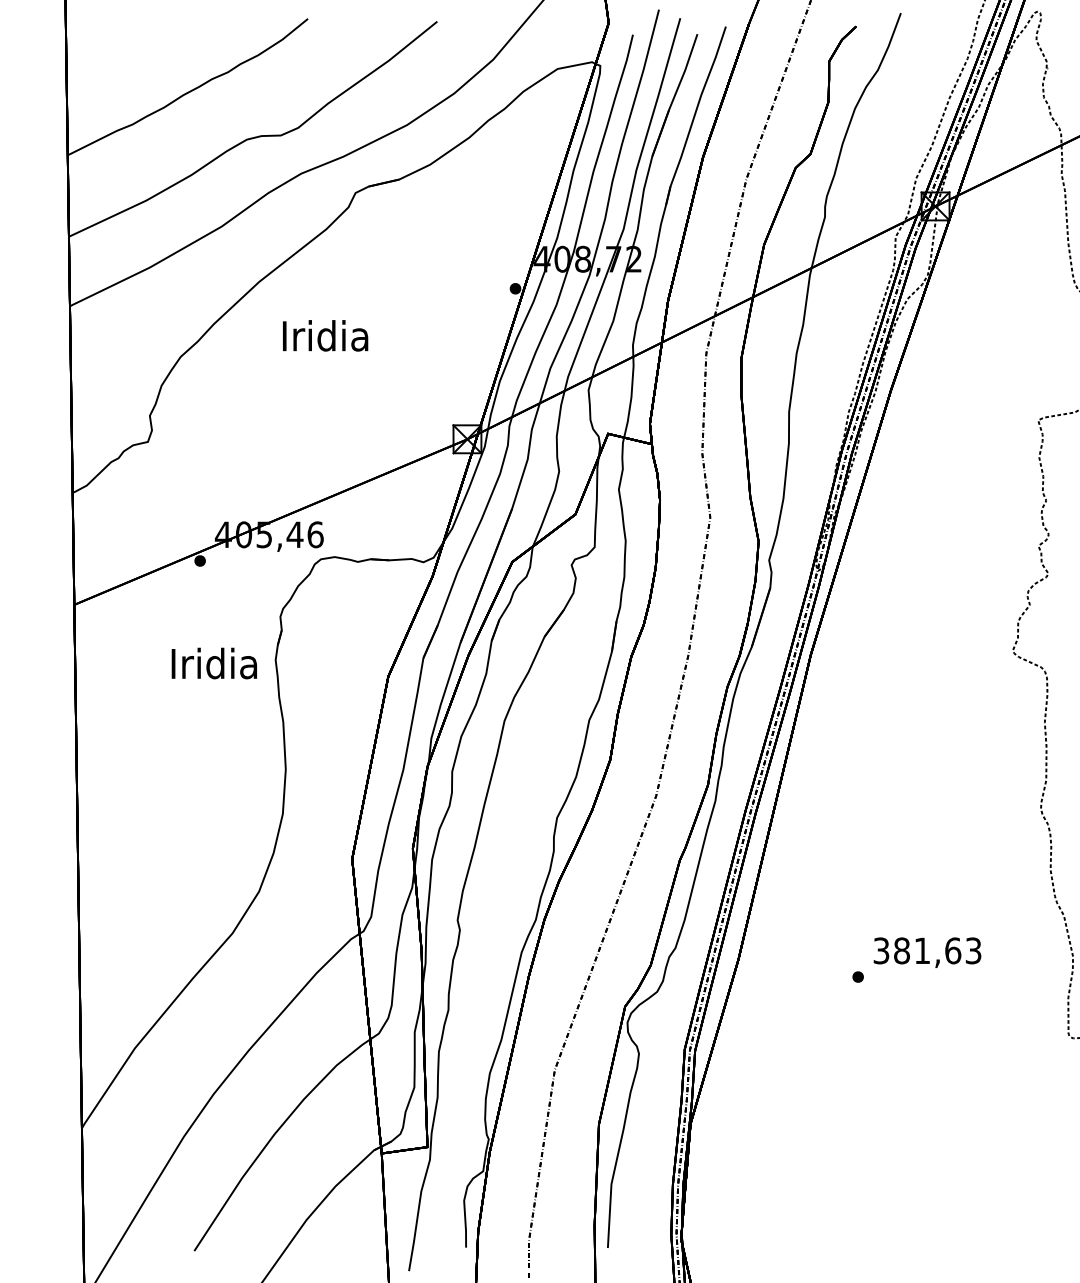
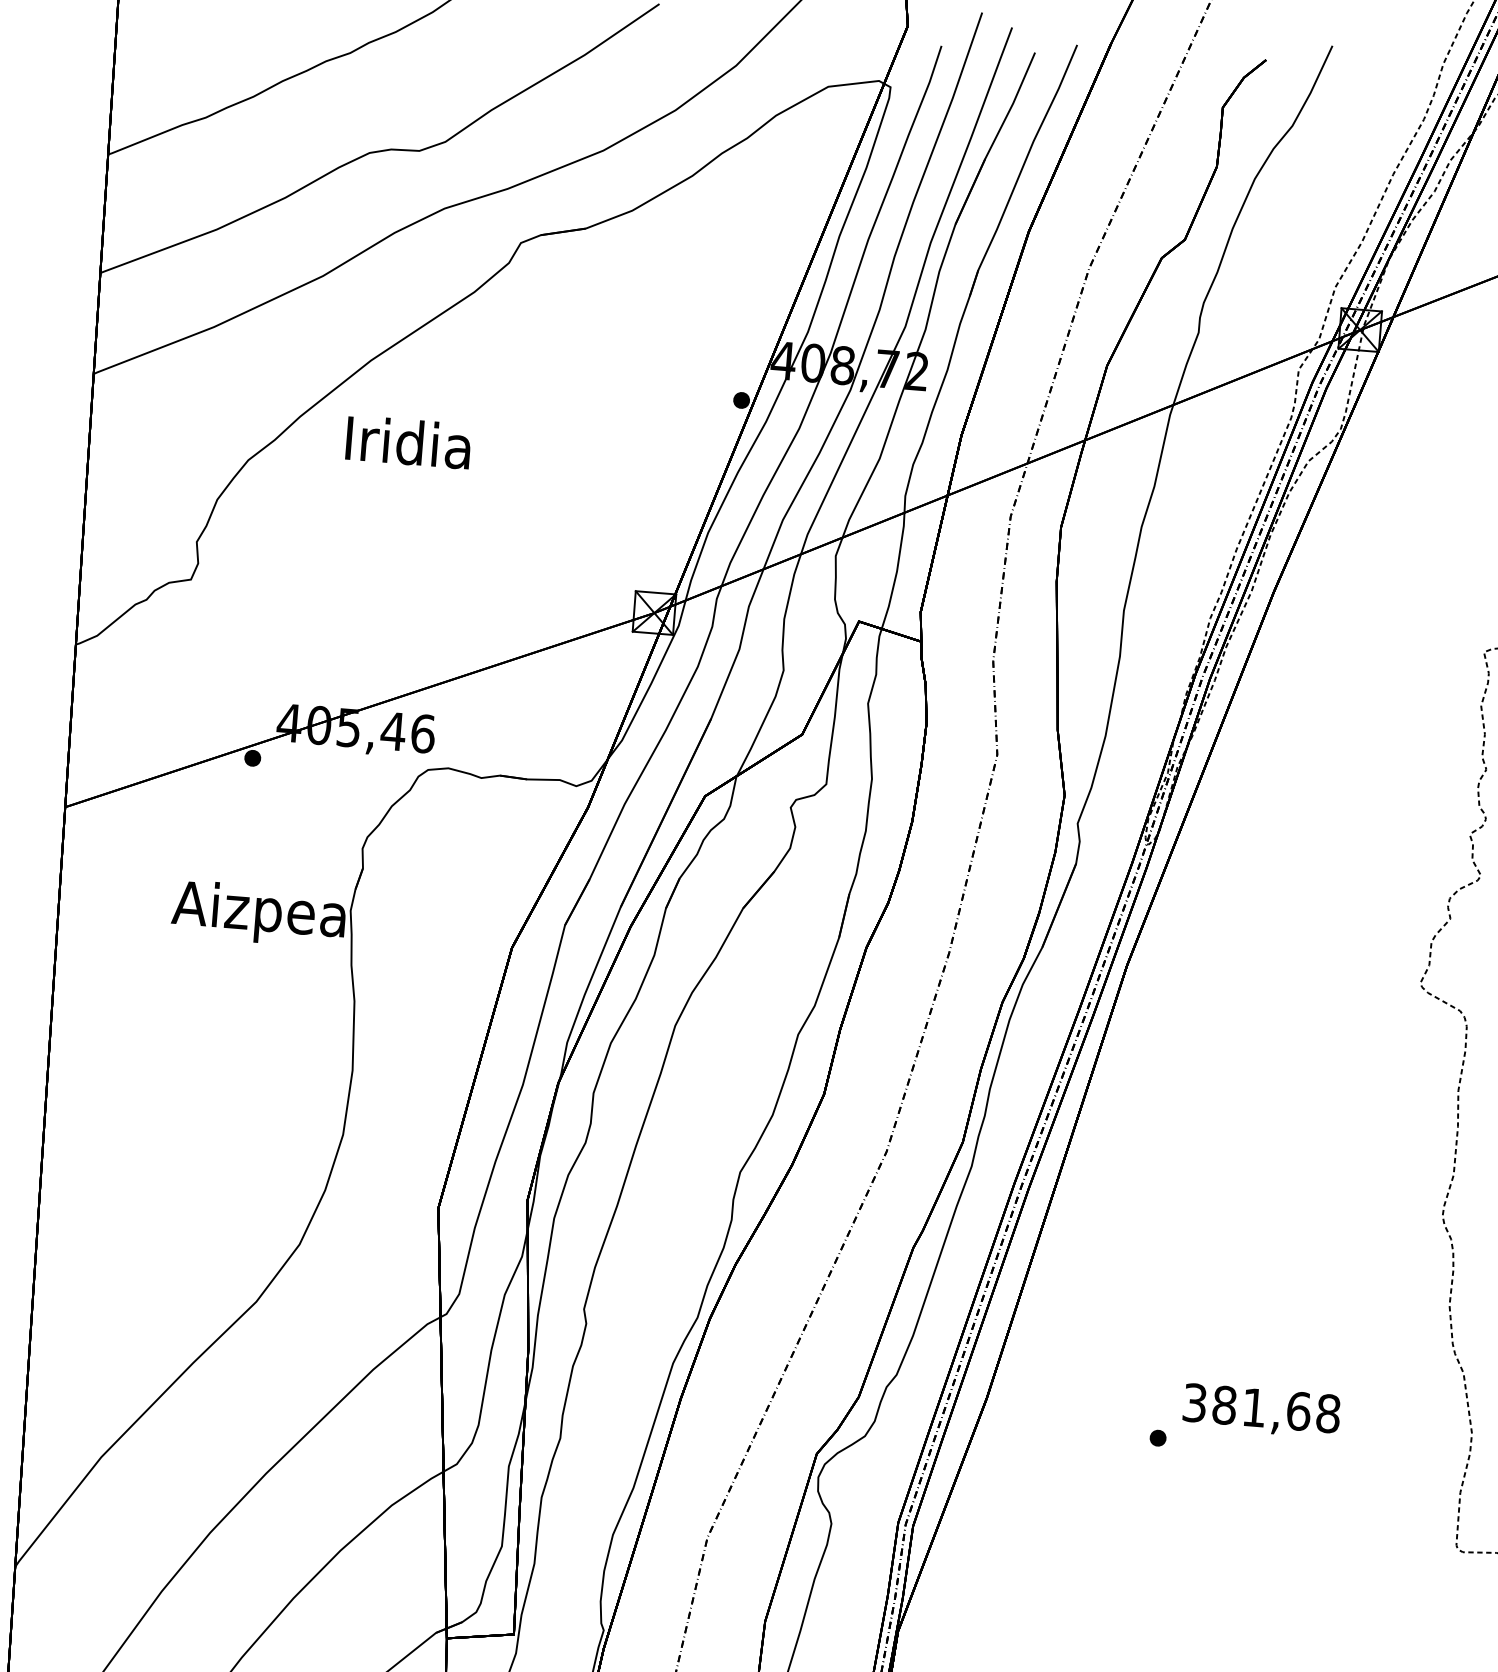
text: (325, 335) -> (408, 441), moved
text: (212, 667) -> (258, 914), Iridia -> Aizpea
text: (973, 950) -> (1328, 1413), 381,63 -> 381,68

